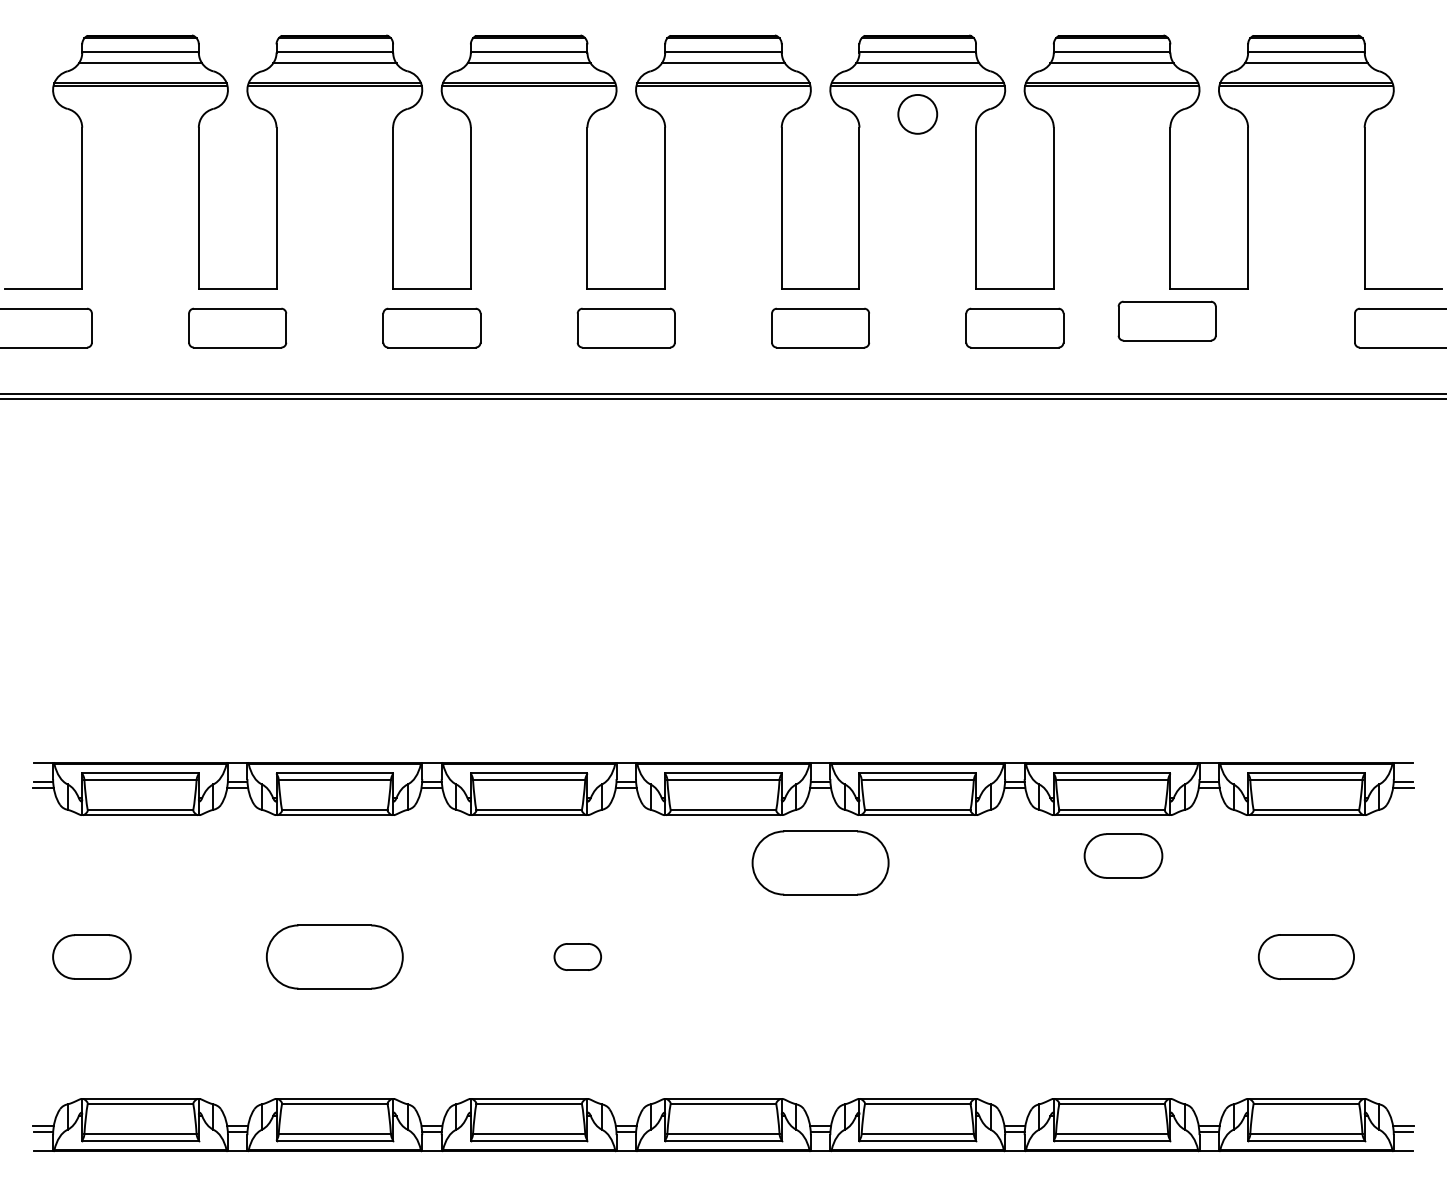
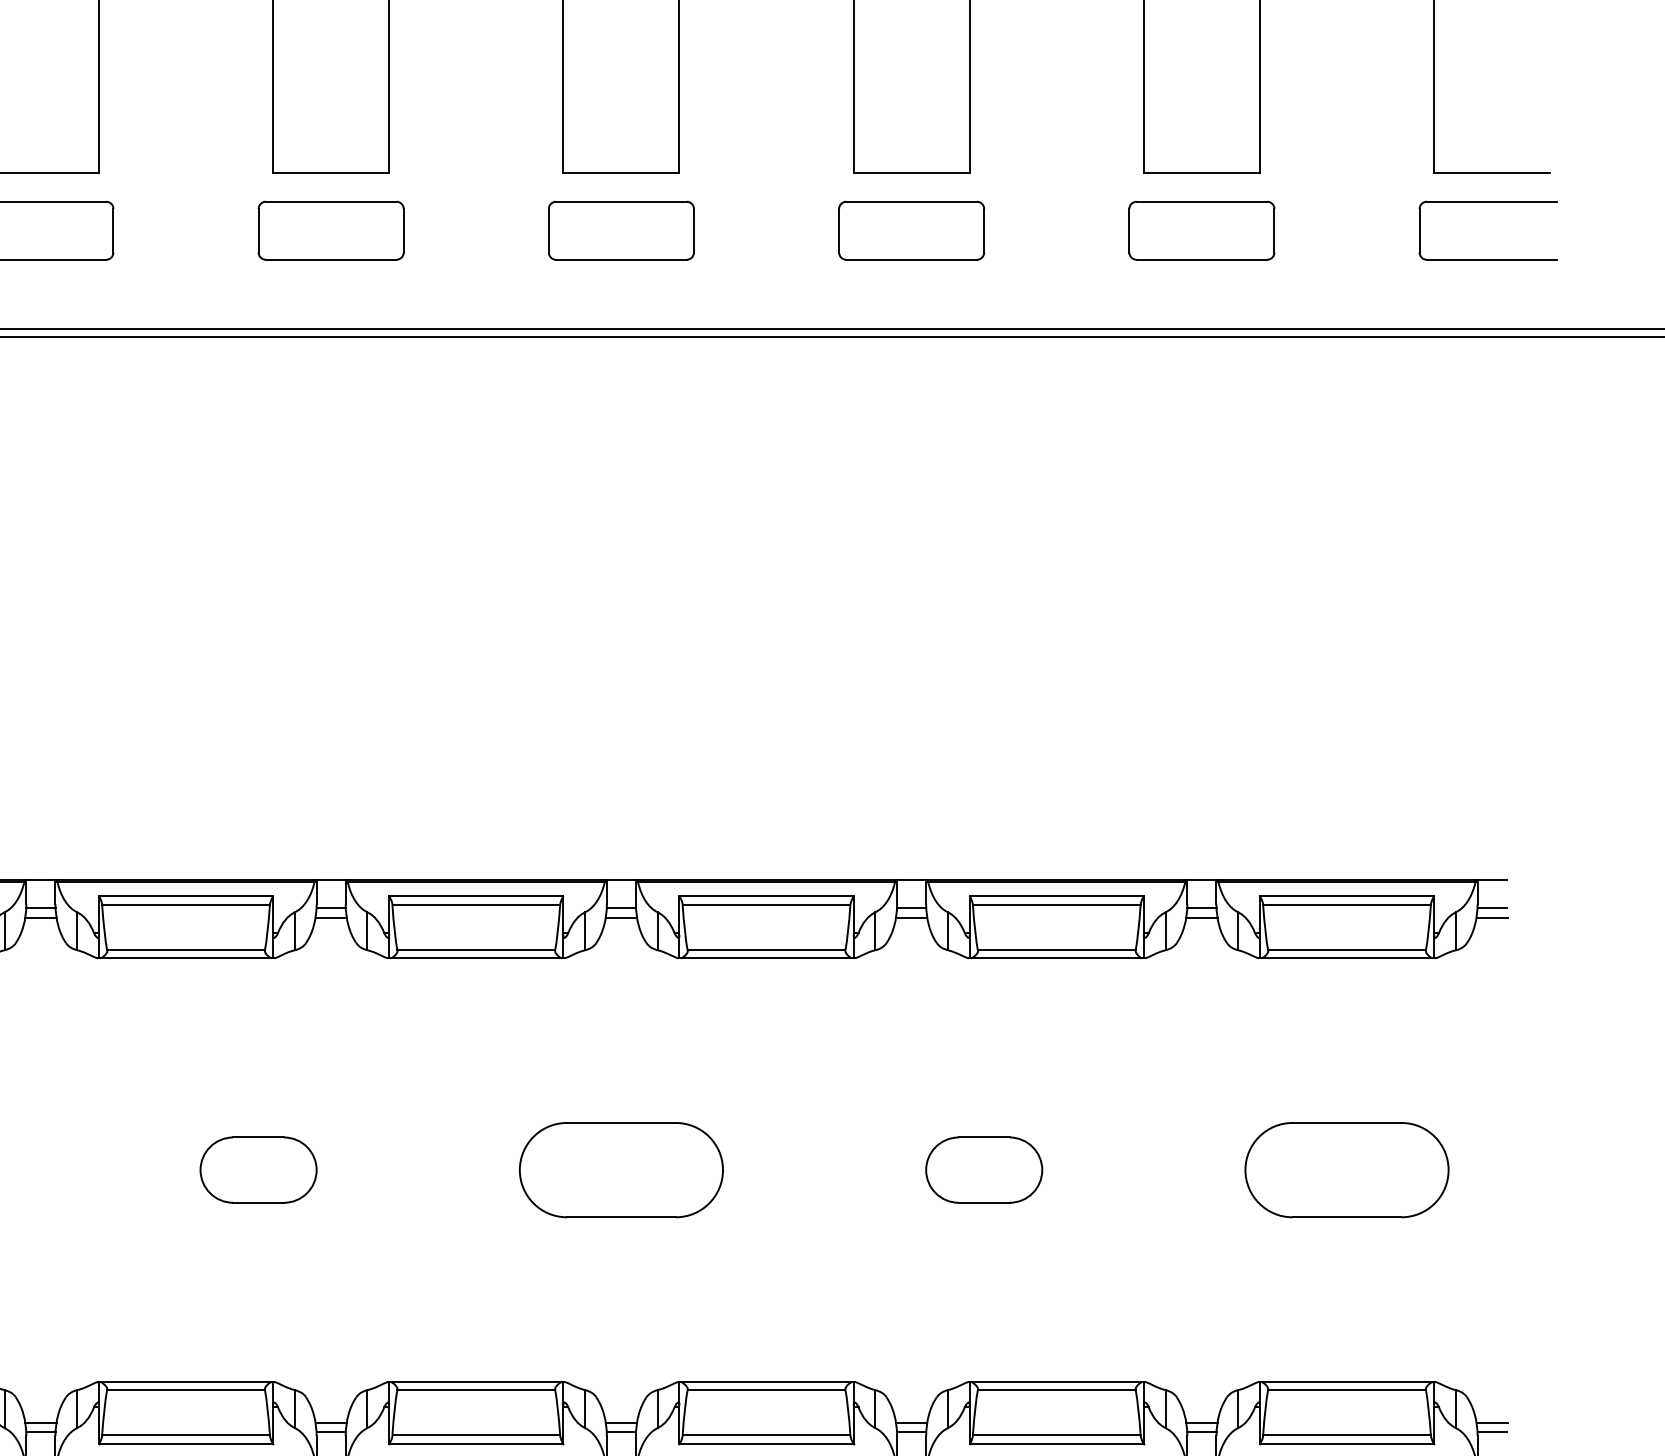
part: (1166, 320) -> (1200, 229), moved
part: (1123, 855) -> (984, 1169), moved
part: (820, 862) -> (621, 1169), moved
part: (577, 956) -> (258, 1169), size x1.67
part: (1306, 956) -> (1347, 1169), size x1.43

